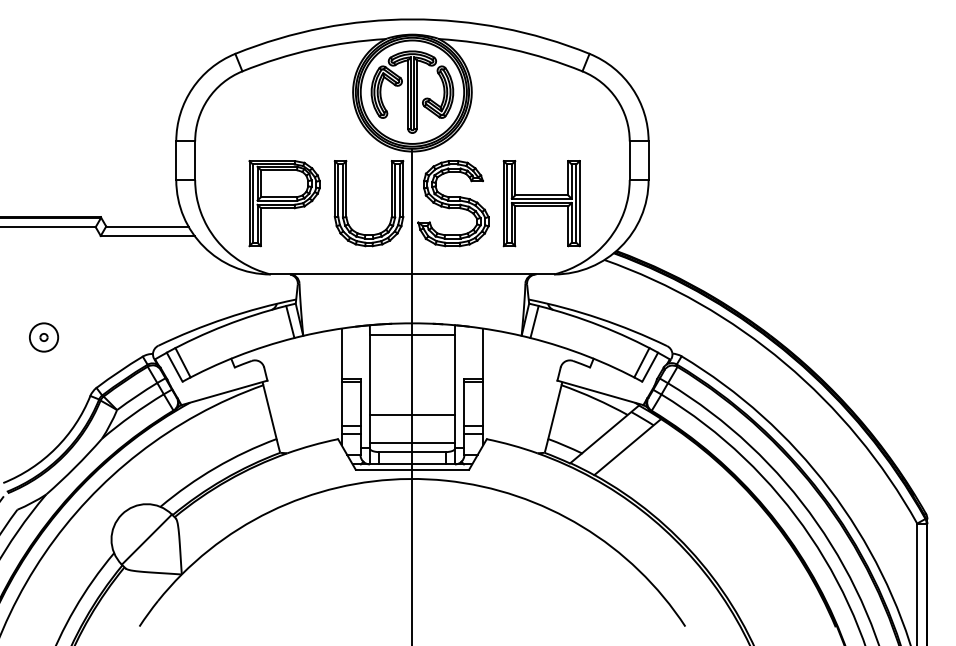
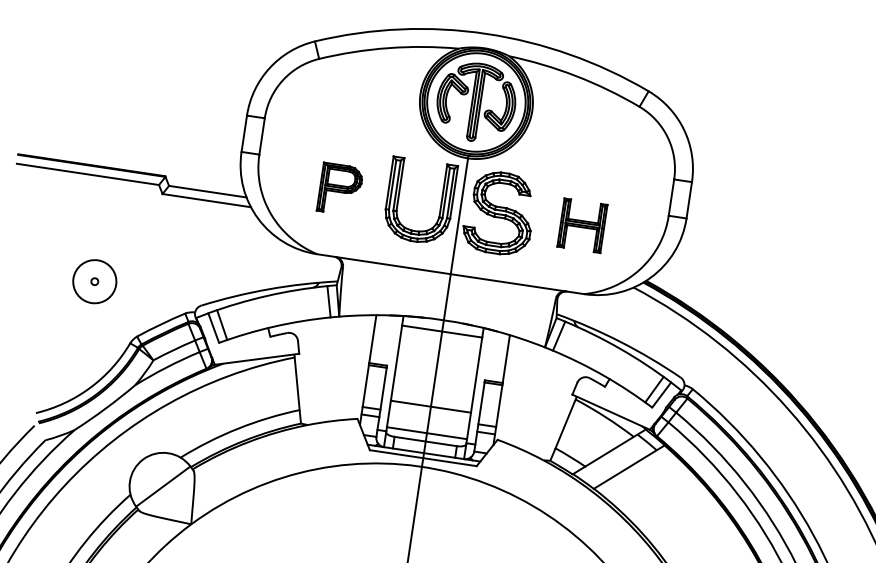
part: (284, 203) -> (340, 189), size x0.6
part: (541, 203) -> (582, 225), size x0.6
circle: (43, 337) -> (94, 281), size x1.6

